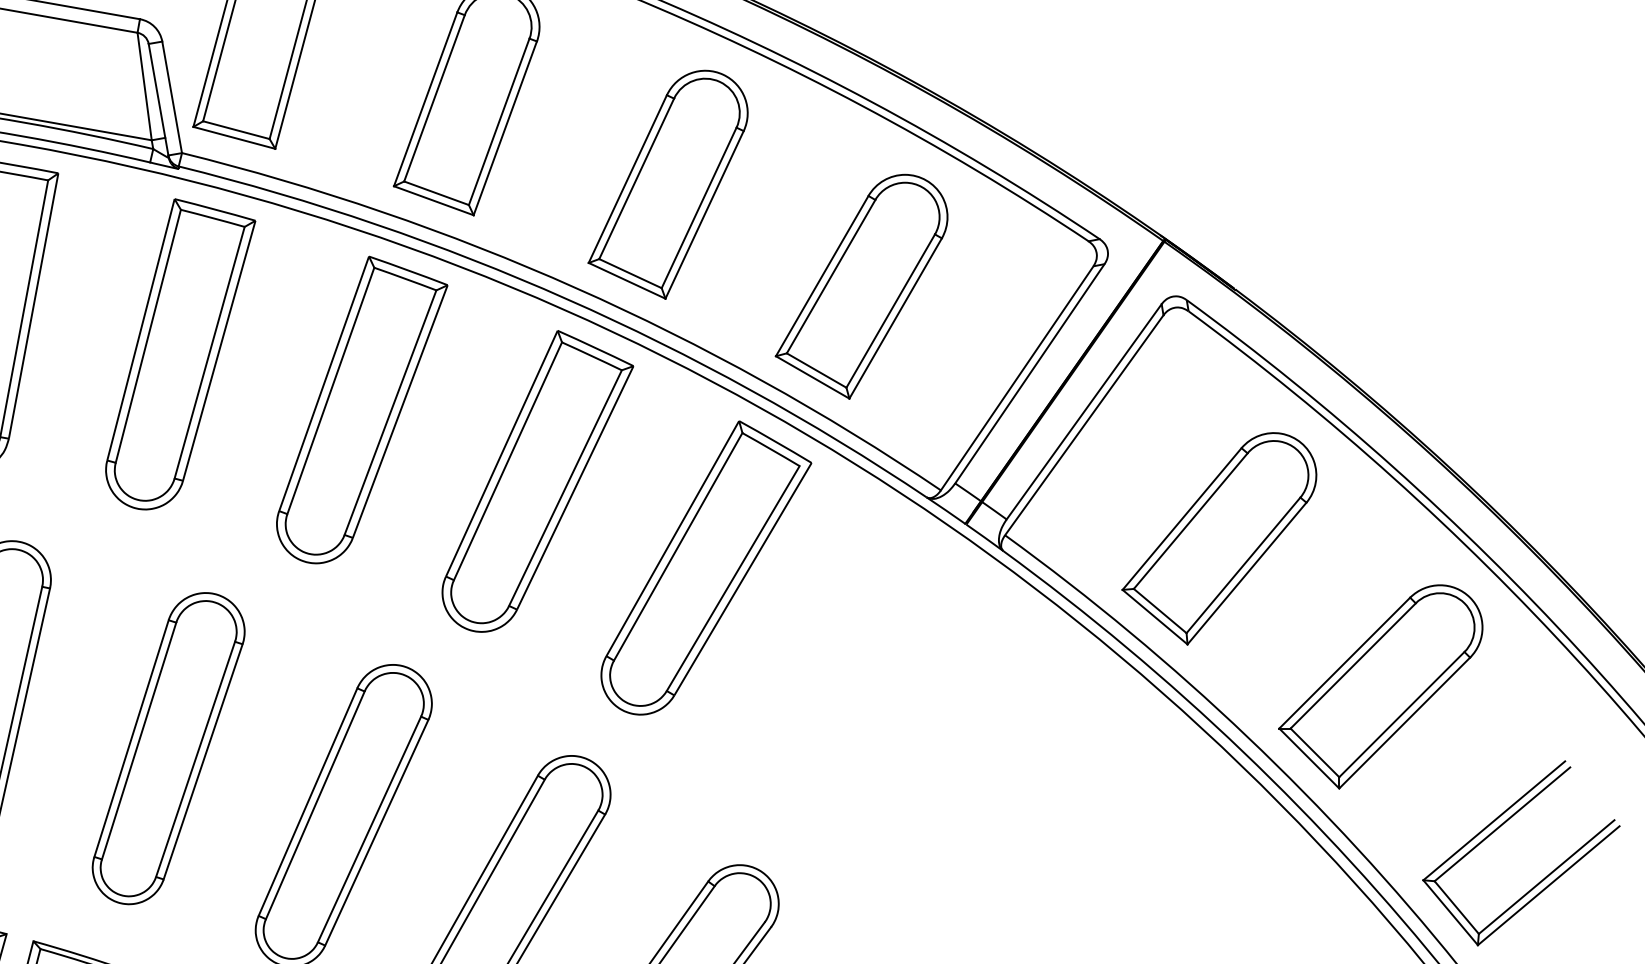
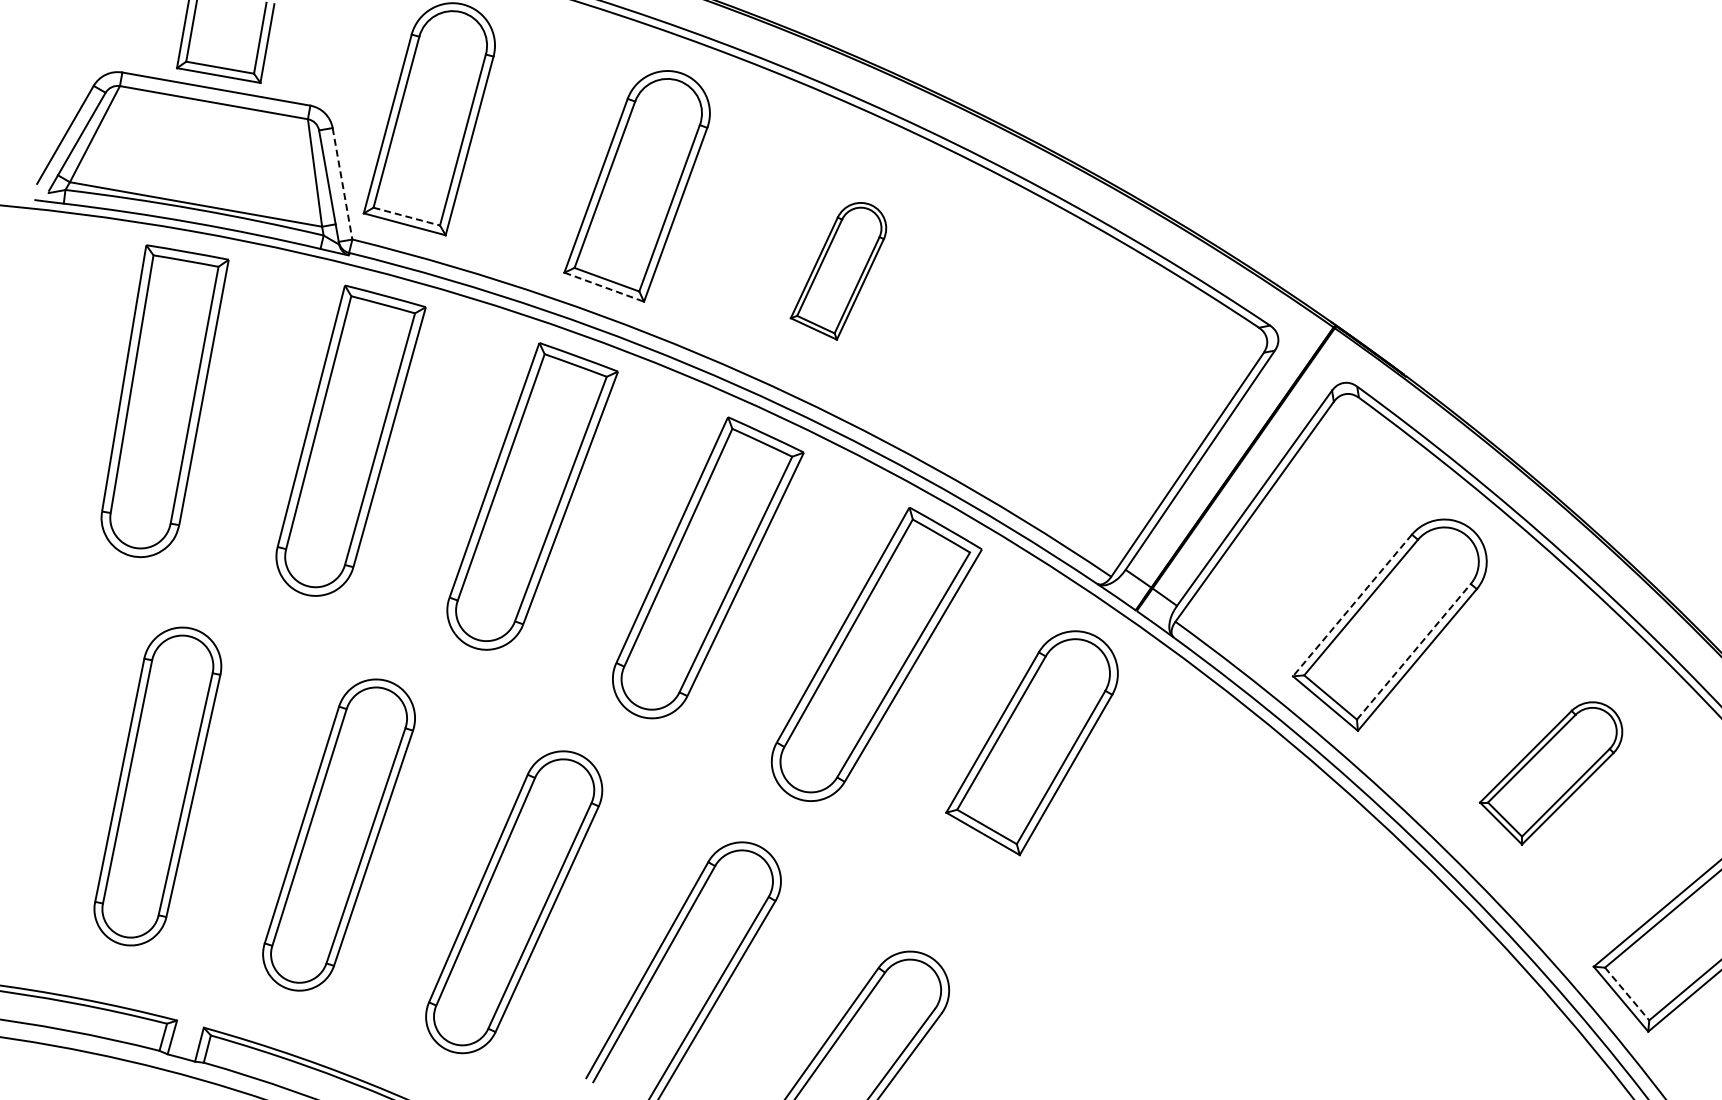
line: (172, 97) -> (342, 183), solid -> dashed
line: (237, 130) -> (407, 216), solid -> dashed
part: (668, 185) -> (838, 271), size x0.6
line: (434, 201) -> (604, 287), solid -> dashed
part: (861, 287) -> (1031, 743), moved
line: (1182, 519) -> (1352, 605), solid -> dashed
line: (1243, 565) -> (1413, 651), solid -> dashed
part: (1380, 687) -> (1550, 773), size x0.7
line: (1457, 908) -> (1627, 994), solid -> dashed

